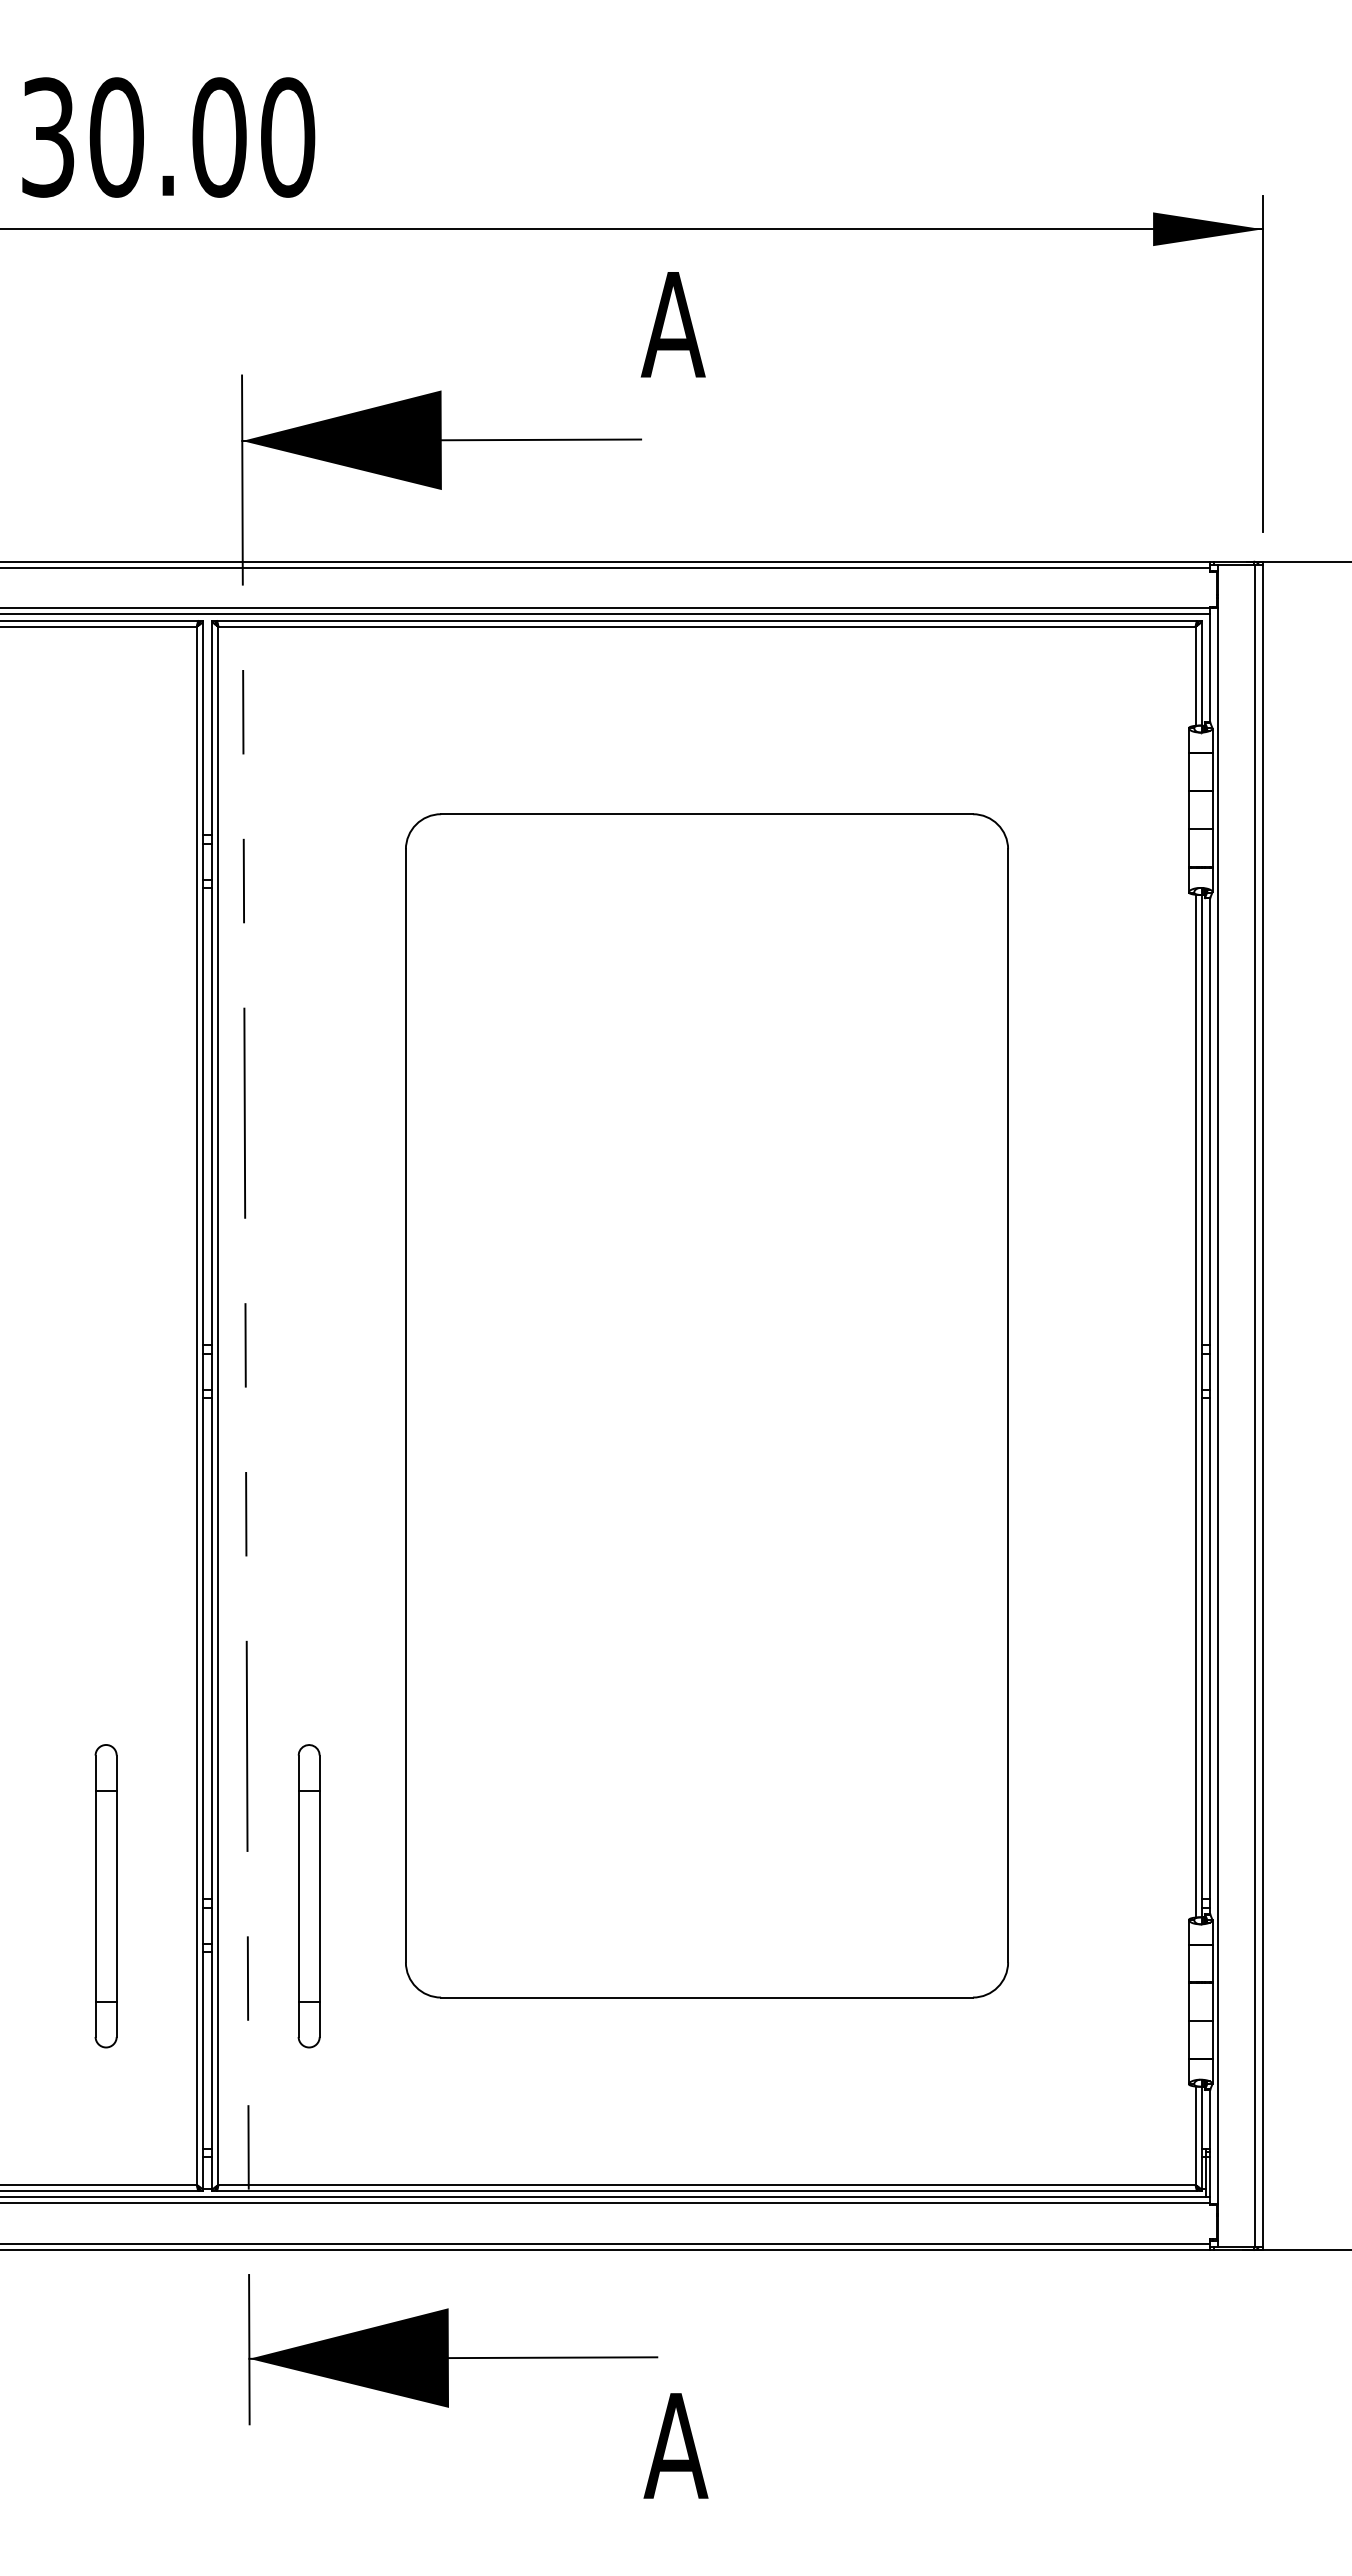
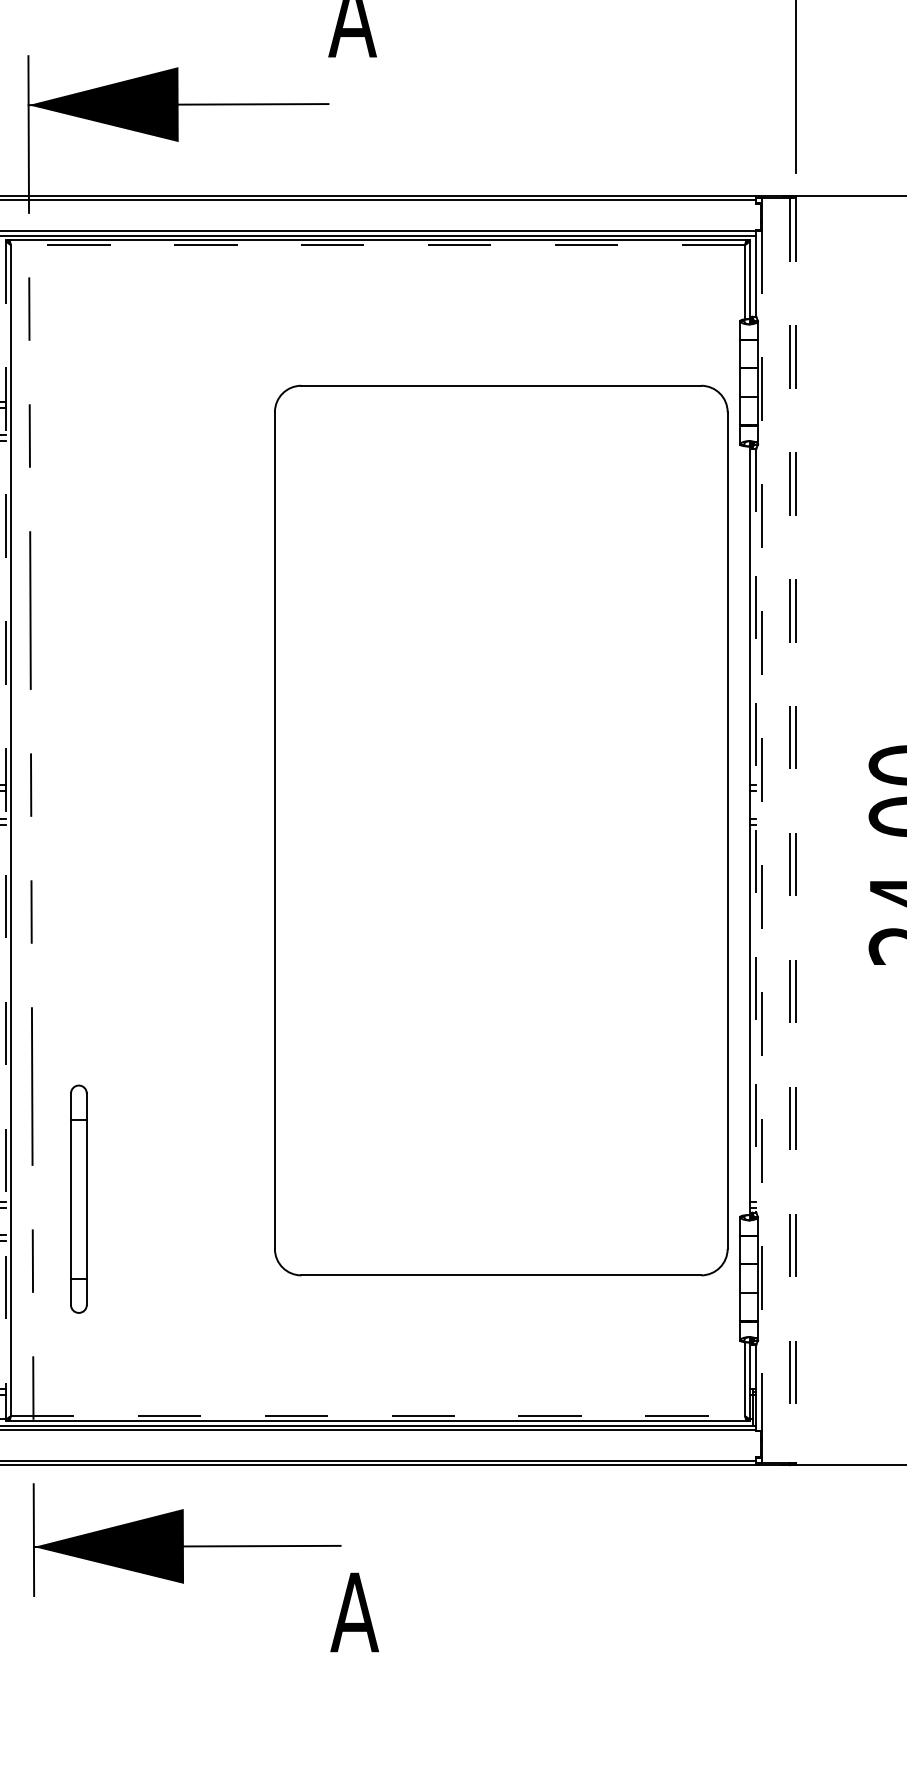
line: (707, 626) -> (378, 244), solid -> dashed
part: (706, 1405) -> (500, 830), moved
line: (1195, 1405) -> (745, 830), removed
line: (212, 1406) -> (6, 831), solid -> dashed
line: (1210, 1406) -> (756, 831), solid -> dashed
line: (1217, 1406) -> (761, 831), solid -> dashed
line: (1255, 1406) -> (790, 831), solid -> dashed
line: (1262, 1406) -> (795, 831), solid -> dashed
line: (707, 2185) -> (378, 1416), solid -> dashed

